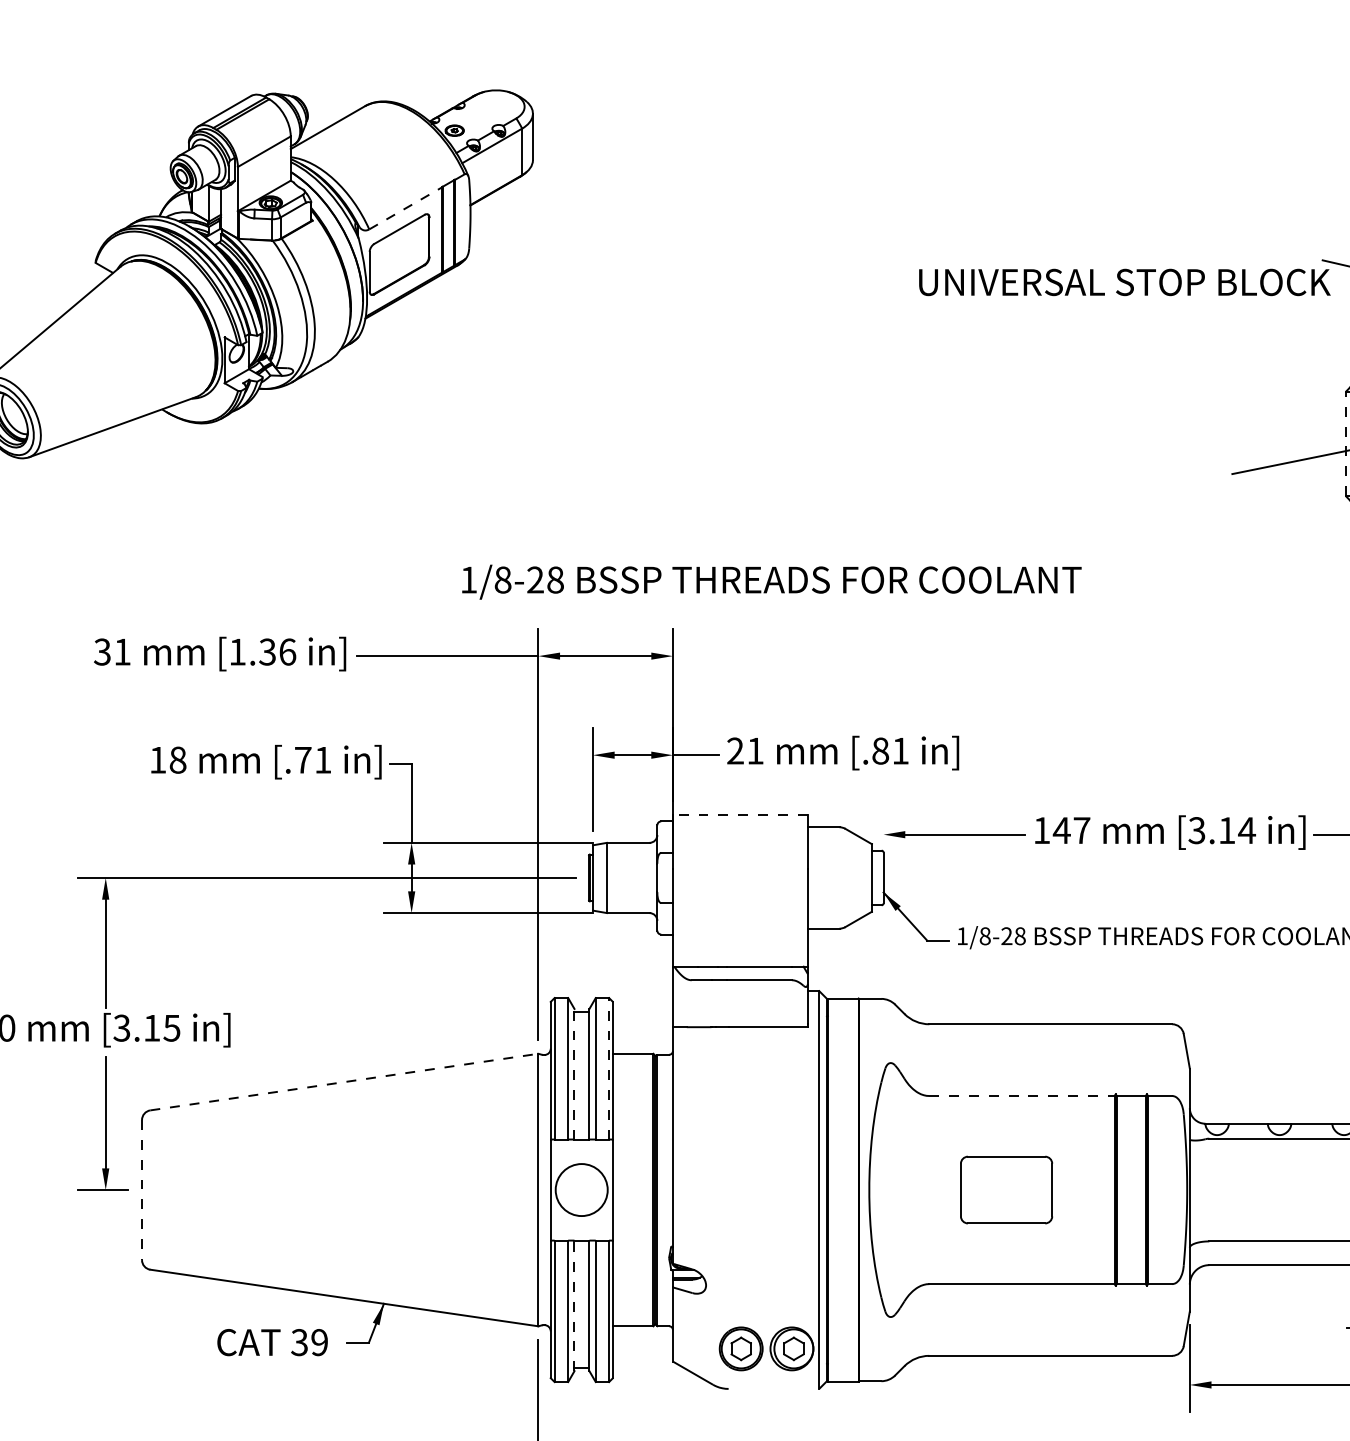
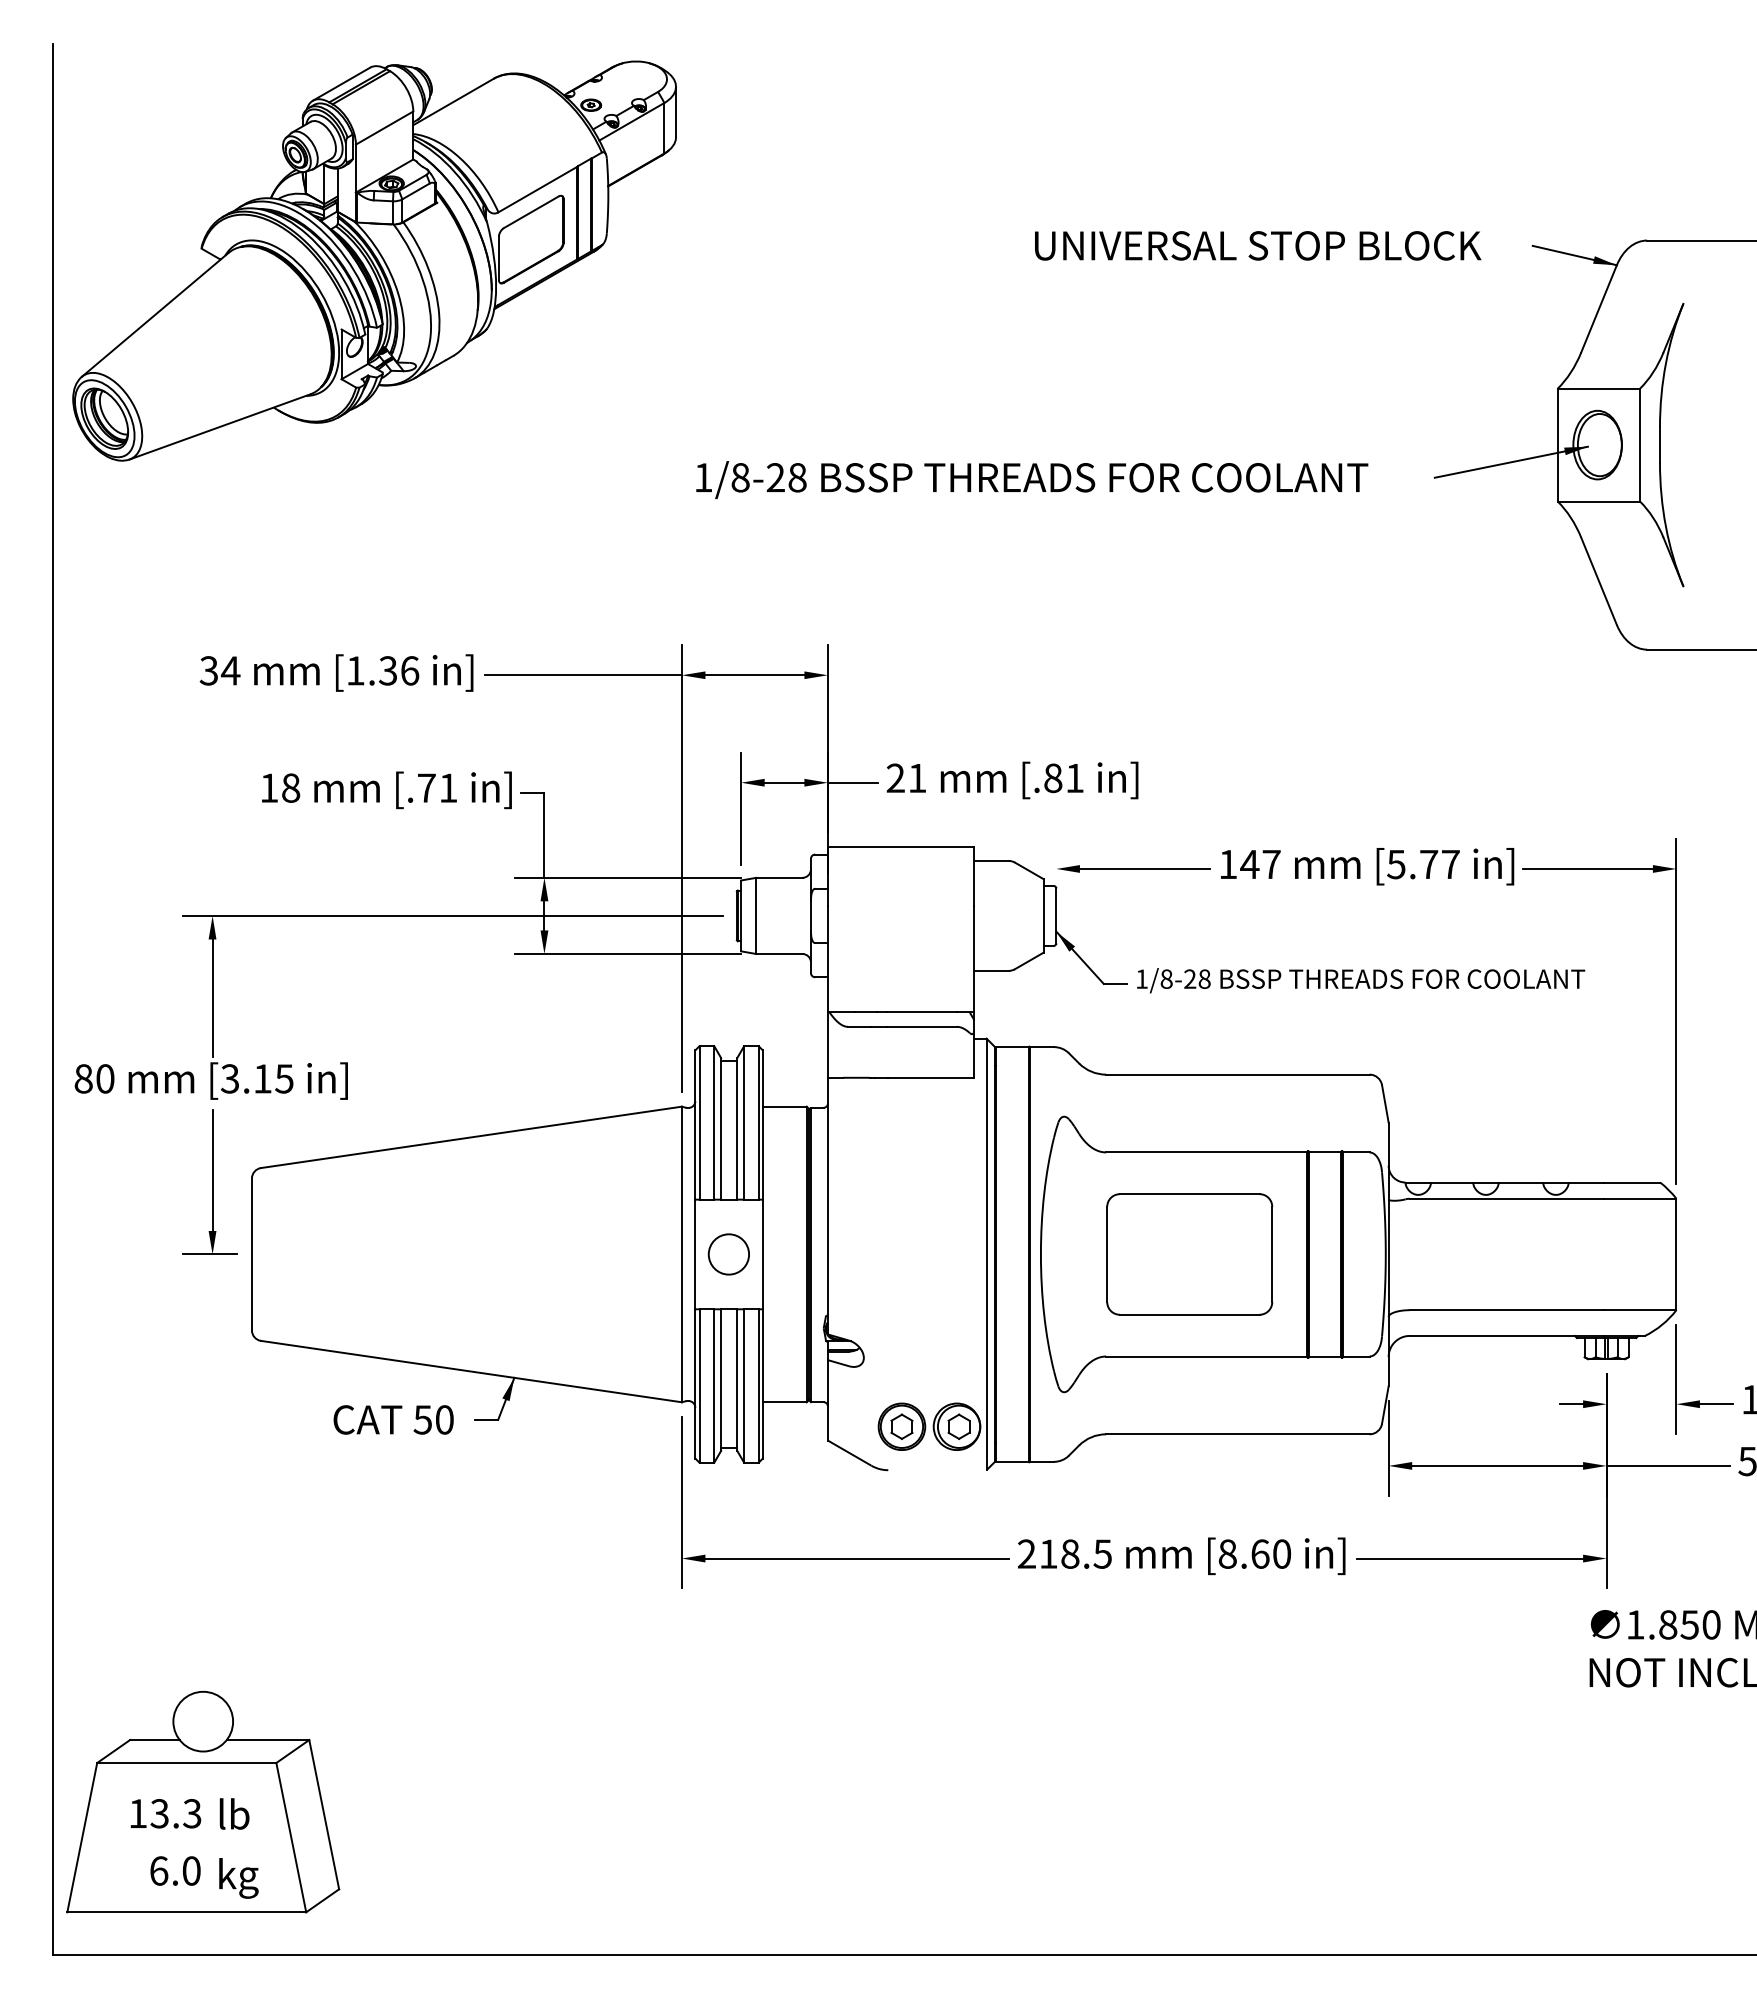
line: (405, 208) -> (537, 189), dashed -> solid
text: (1125, 282) -> (1258, 245), moved
line: (1345, 443) -> (1557, 444), dashed -> solid
text: (772, 581) -> (1032, 479), moved
text: (122, 651) -> (230, 670), 31 -> 34
line: (739, 814) -> (900, 847), dashed -> solid
text: (1221, 829) -> (1423, 863), [3.14 -> [5.77
line: (608, 1068) -> (758, 1122), dashed -> solid
line: (574, 1073) -> (721, 1128), dashed -> solid
line: (344, 1082) -> (471, 1137), dashed -> solid
line: (1022, 1096) -> (1207, 1152), dashed -> solid
line: (141, 1190) -> (251, 1254), dashed -> solid
circle: (581, 1190) -> (728, 1254), size x0.71
part: (1006, 1190) -> (1189, 1254), size x1.67
line: (574, 1306) -> (721, 1380), dashed -> solid
text: (309, 1342) -> (433, 1419), 39 -> 50

